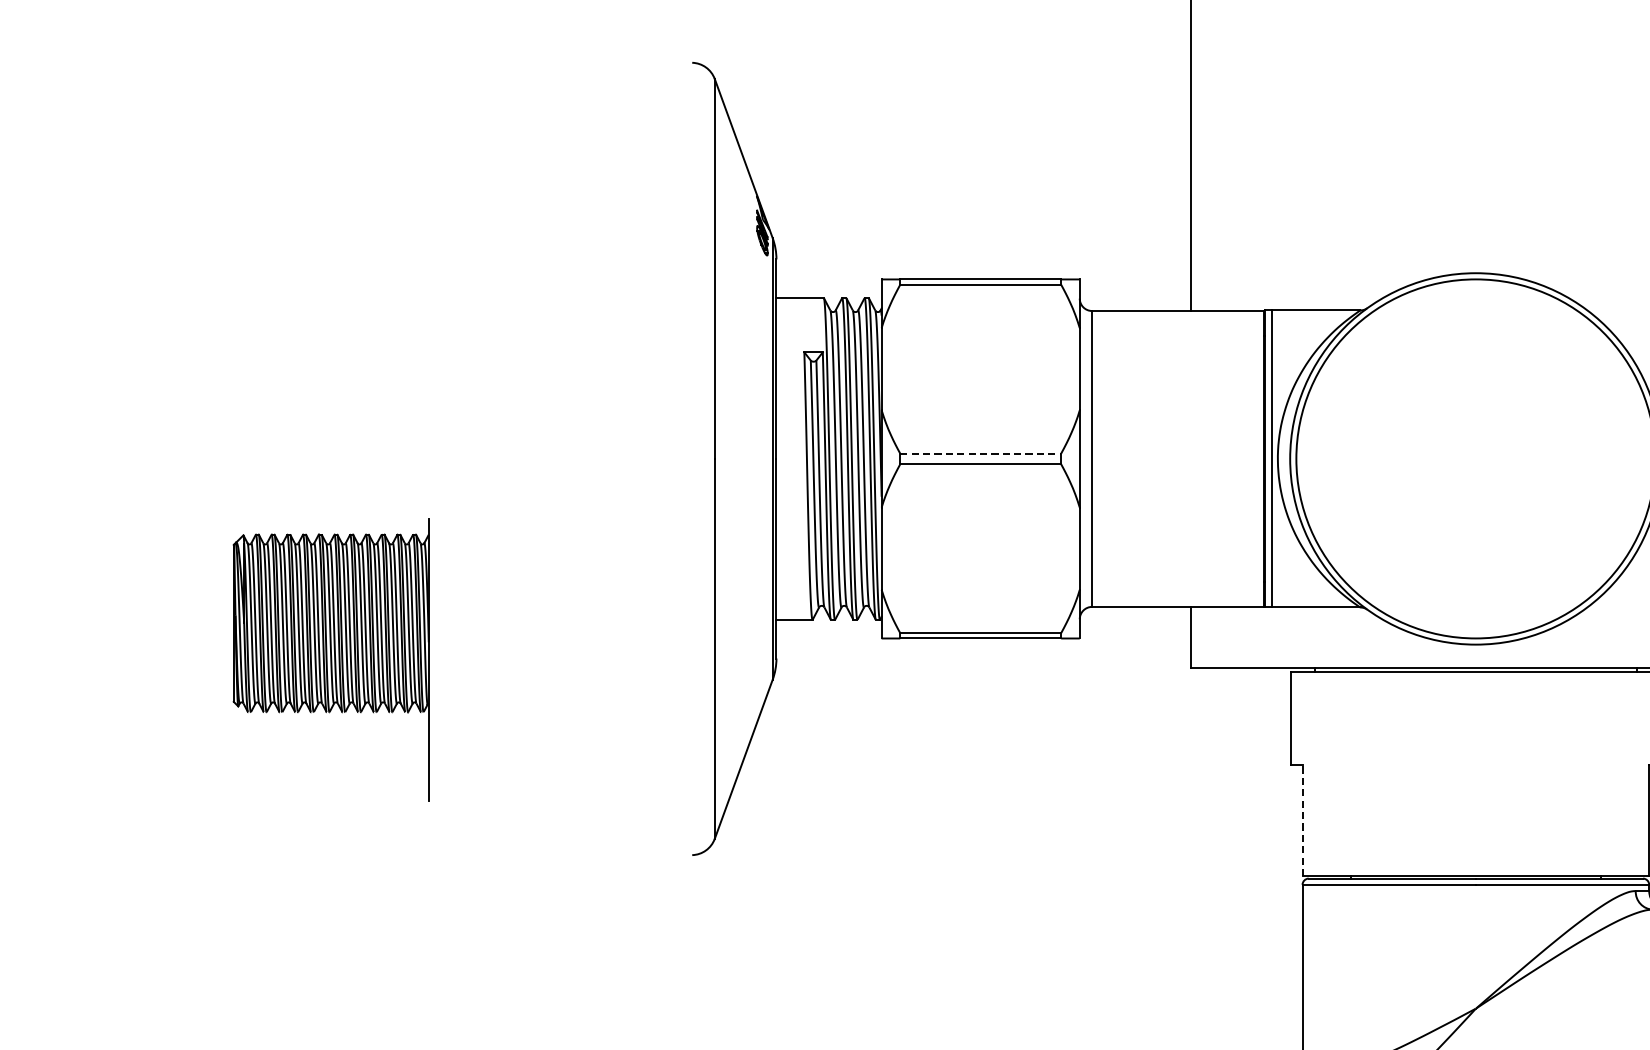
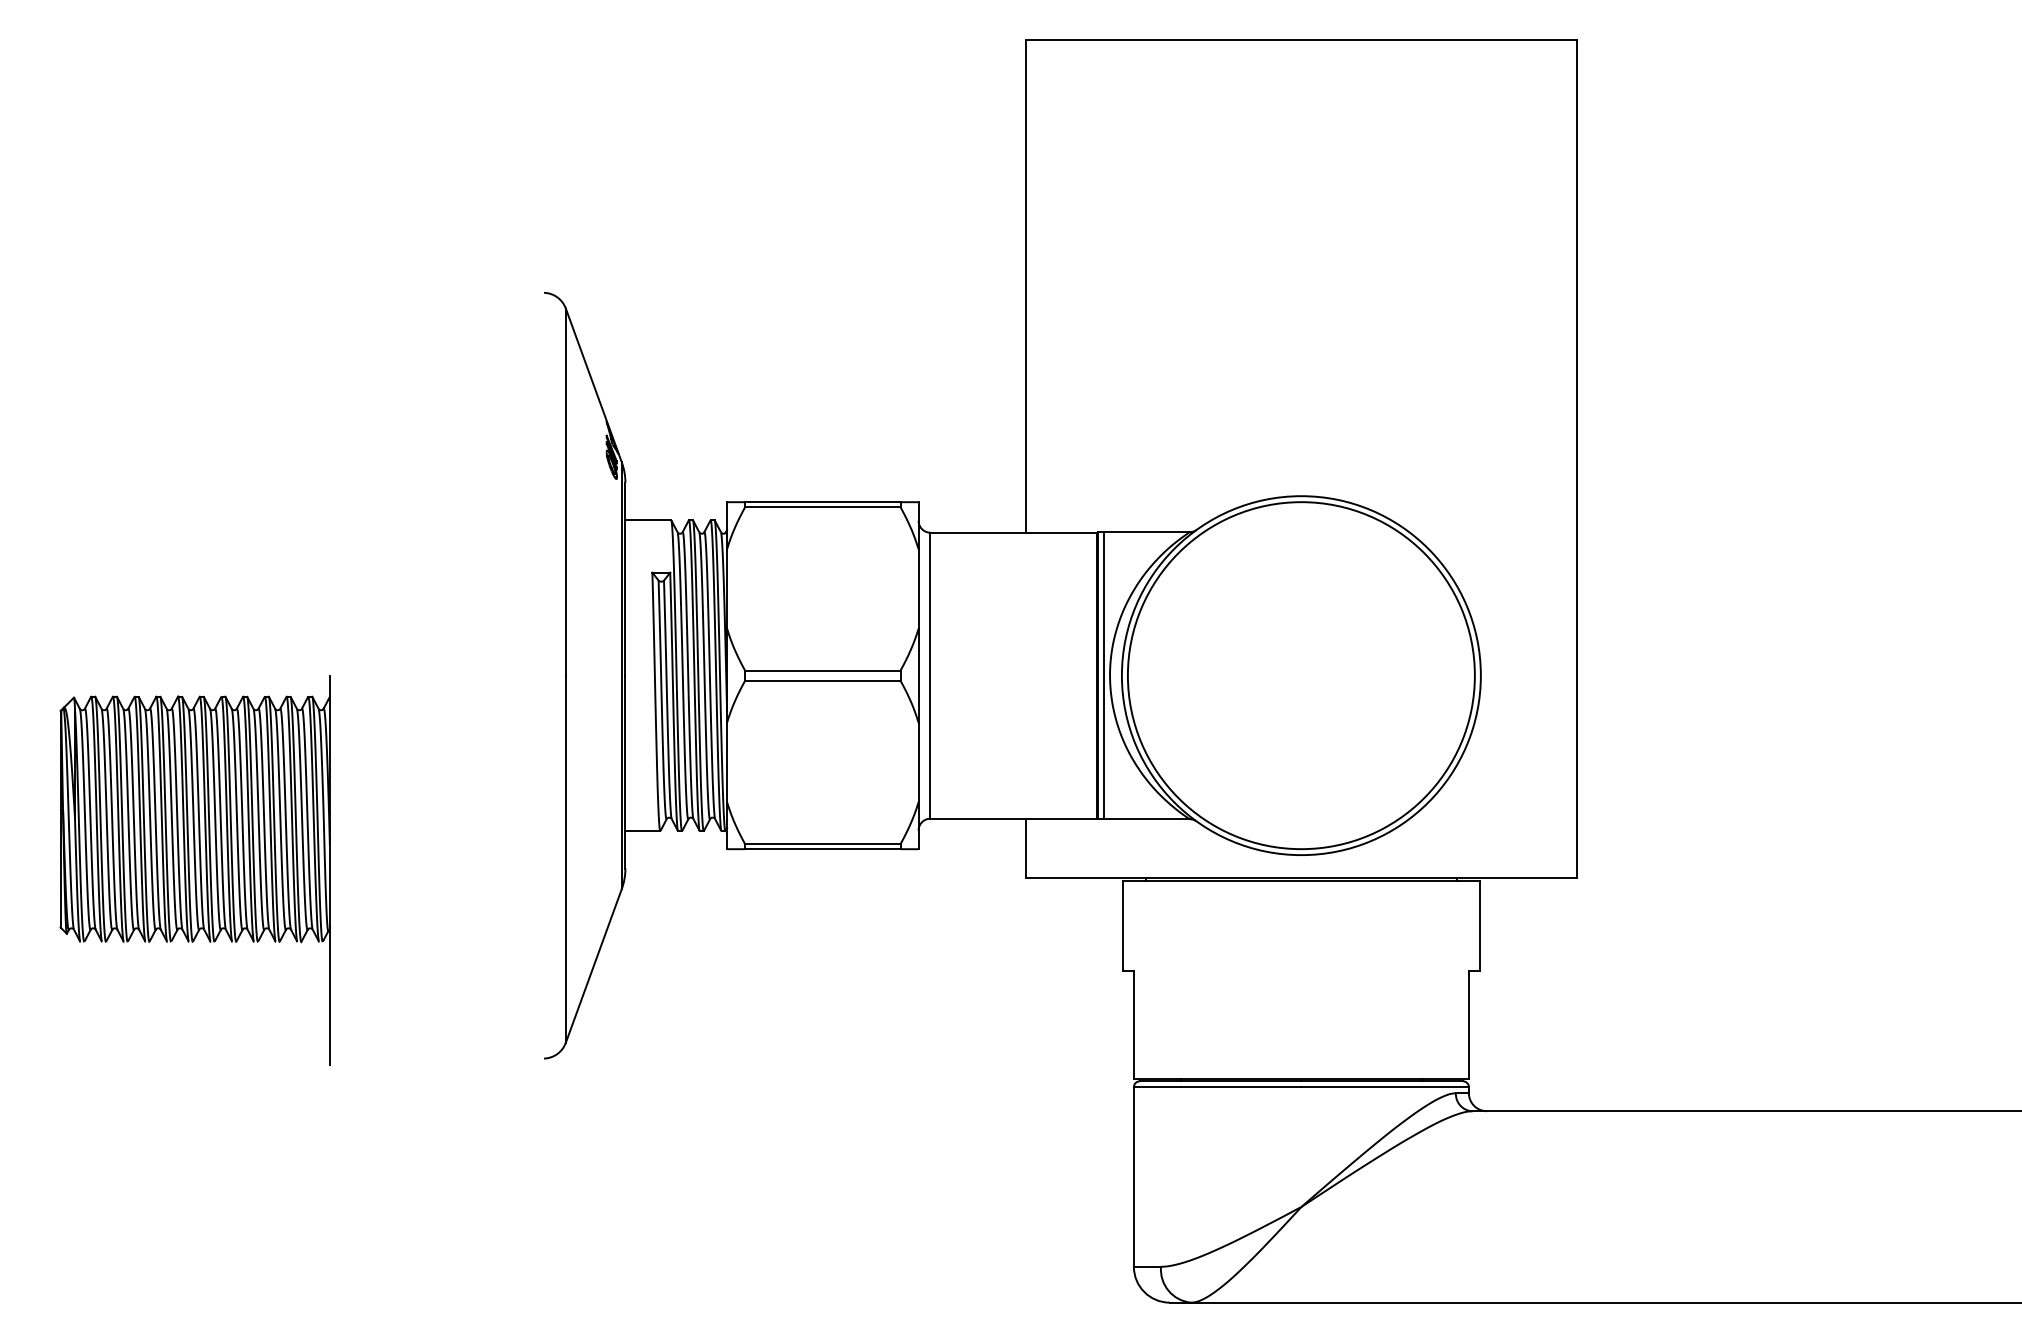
line: (980, 453) -> (822, 670), dashed -> solid
part: (330, 660) -> (194, 870), size x1.43
line: (1302, 820) -> (1133, 1025), dashed -> solid

